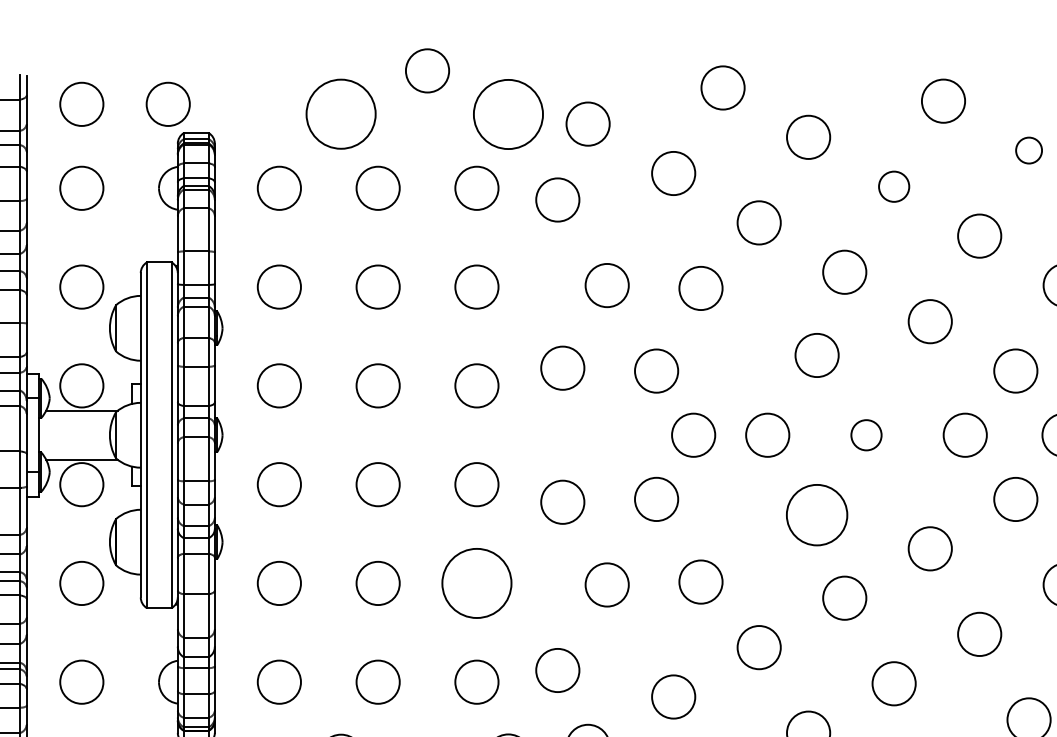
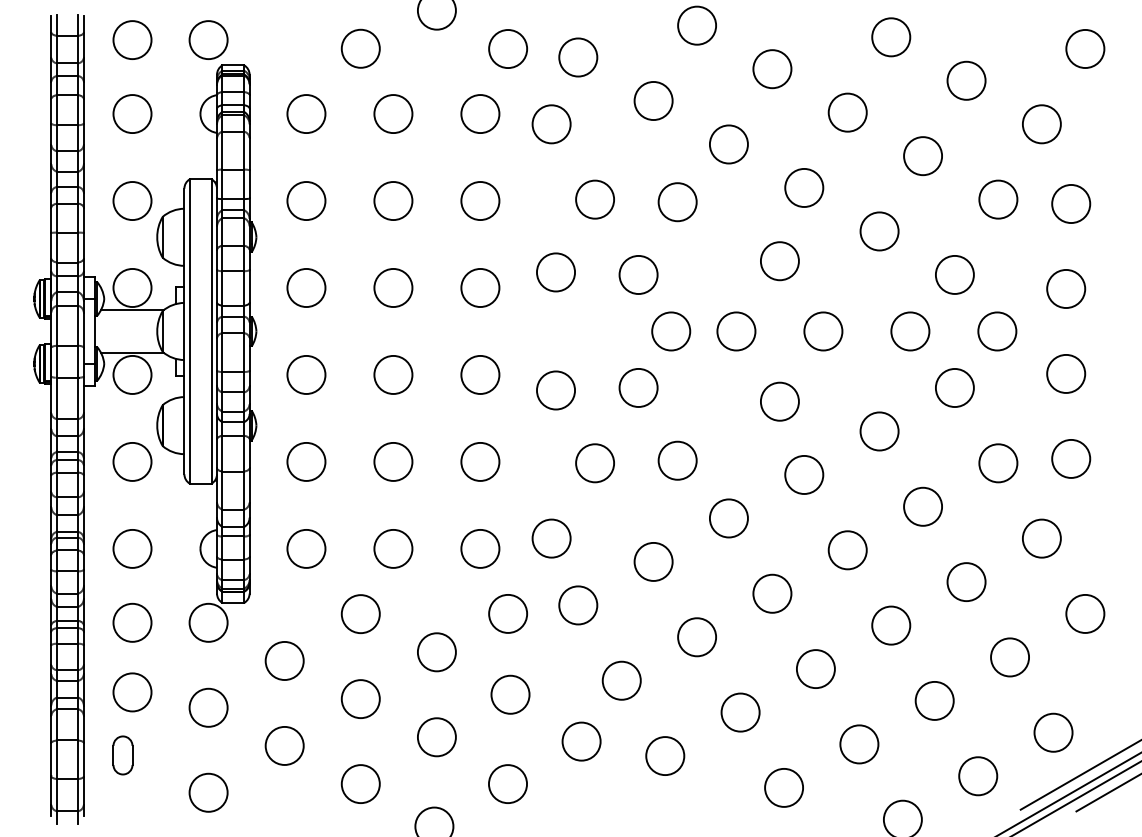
circle: (340, 113) -> (360, 48), size x0.62
circle: (508, 115) -> (508, 49), size x0.62
circle: (1029, 150) -> (966, 80), size x1.67
circle: (893, 186) -> (847, 112), size x1.43
circle: (866, 435) -> (823, 331), size x1.43
circle: (816, 514) -> (779, 401), size x0.71
circle: (477, 582) -> (480, 461), size x0.62

